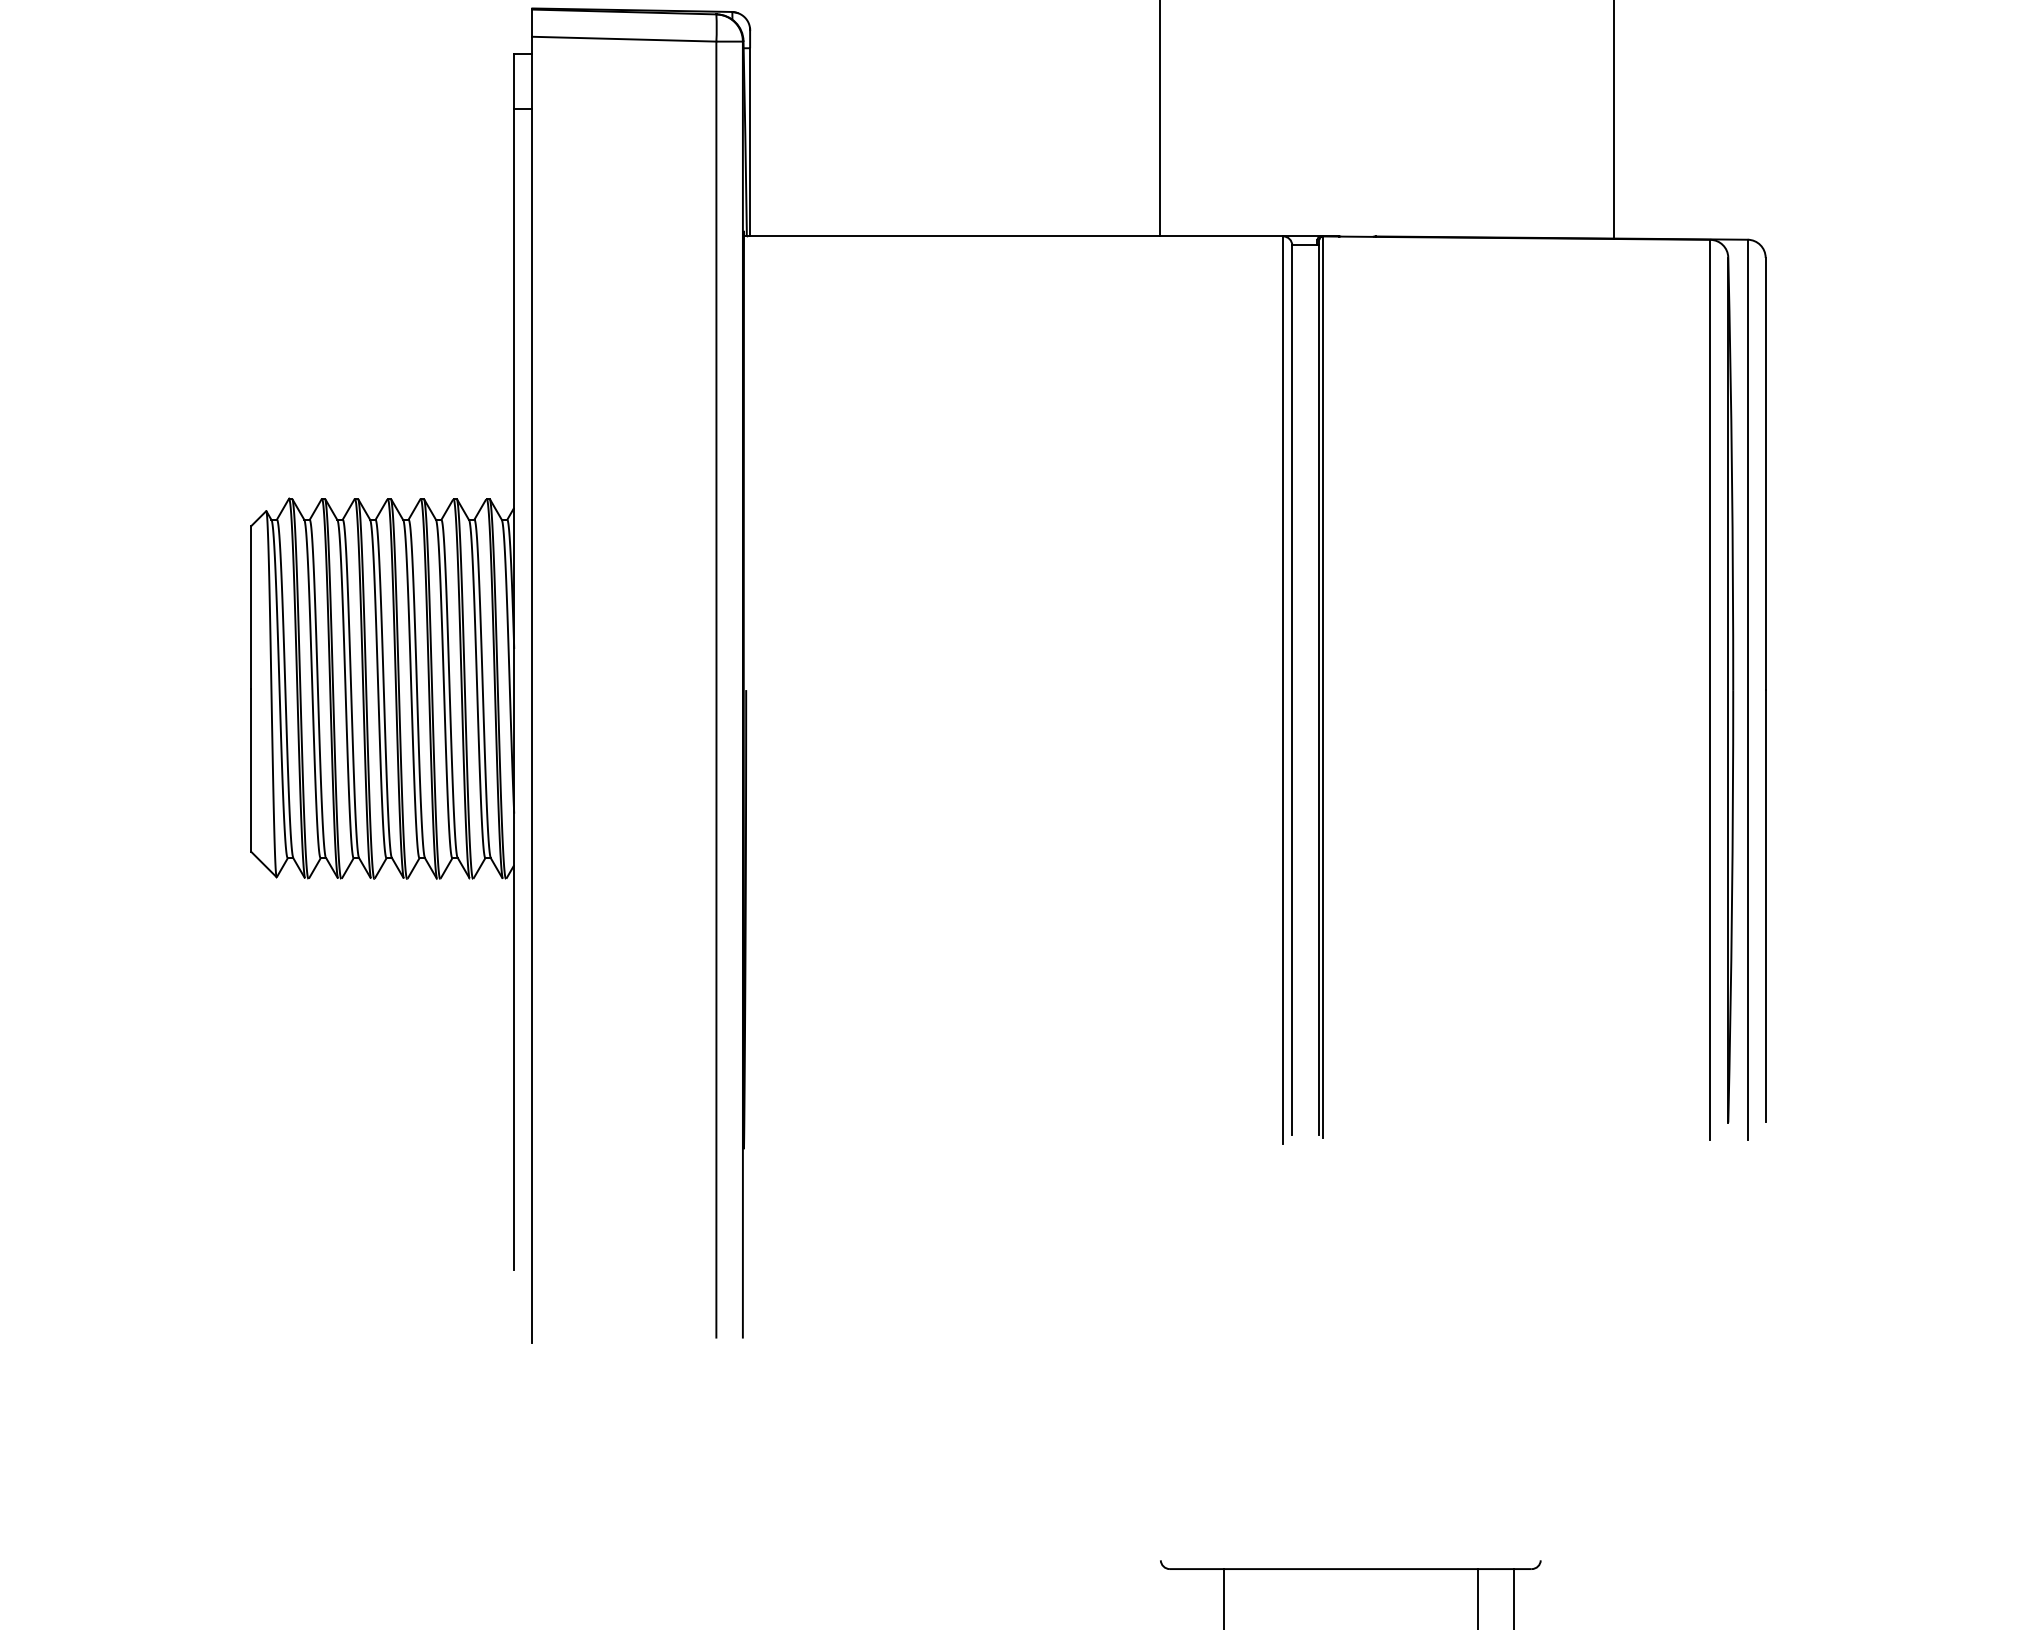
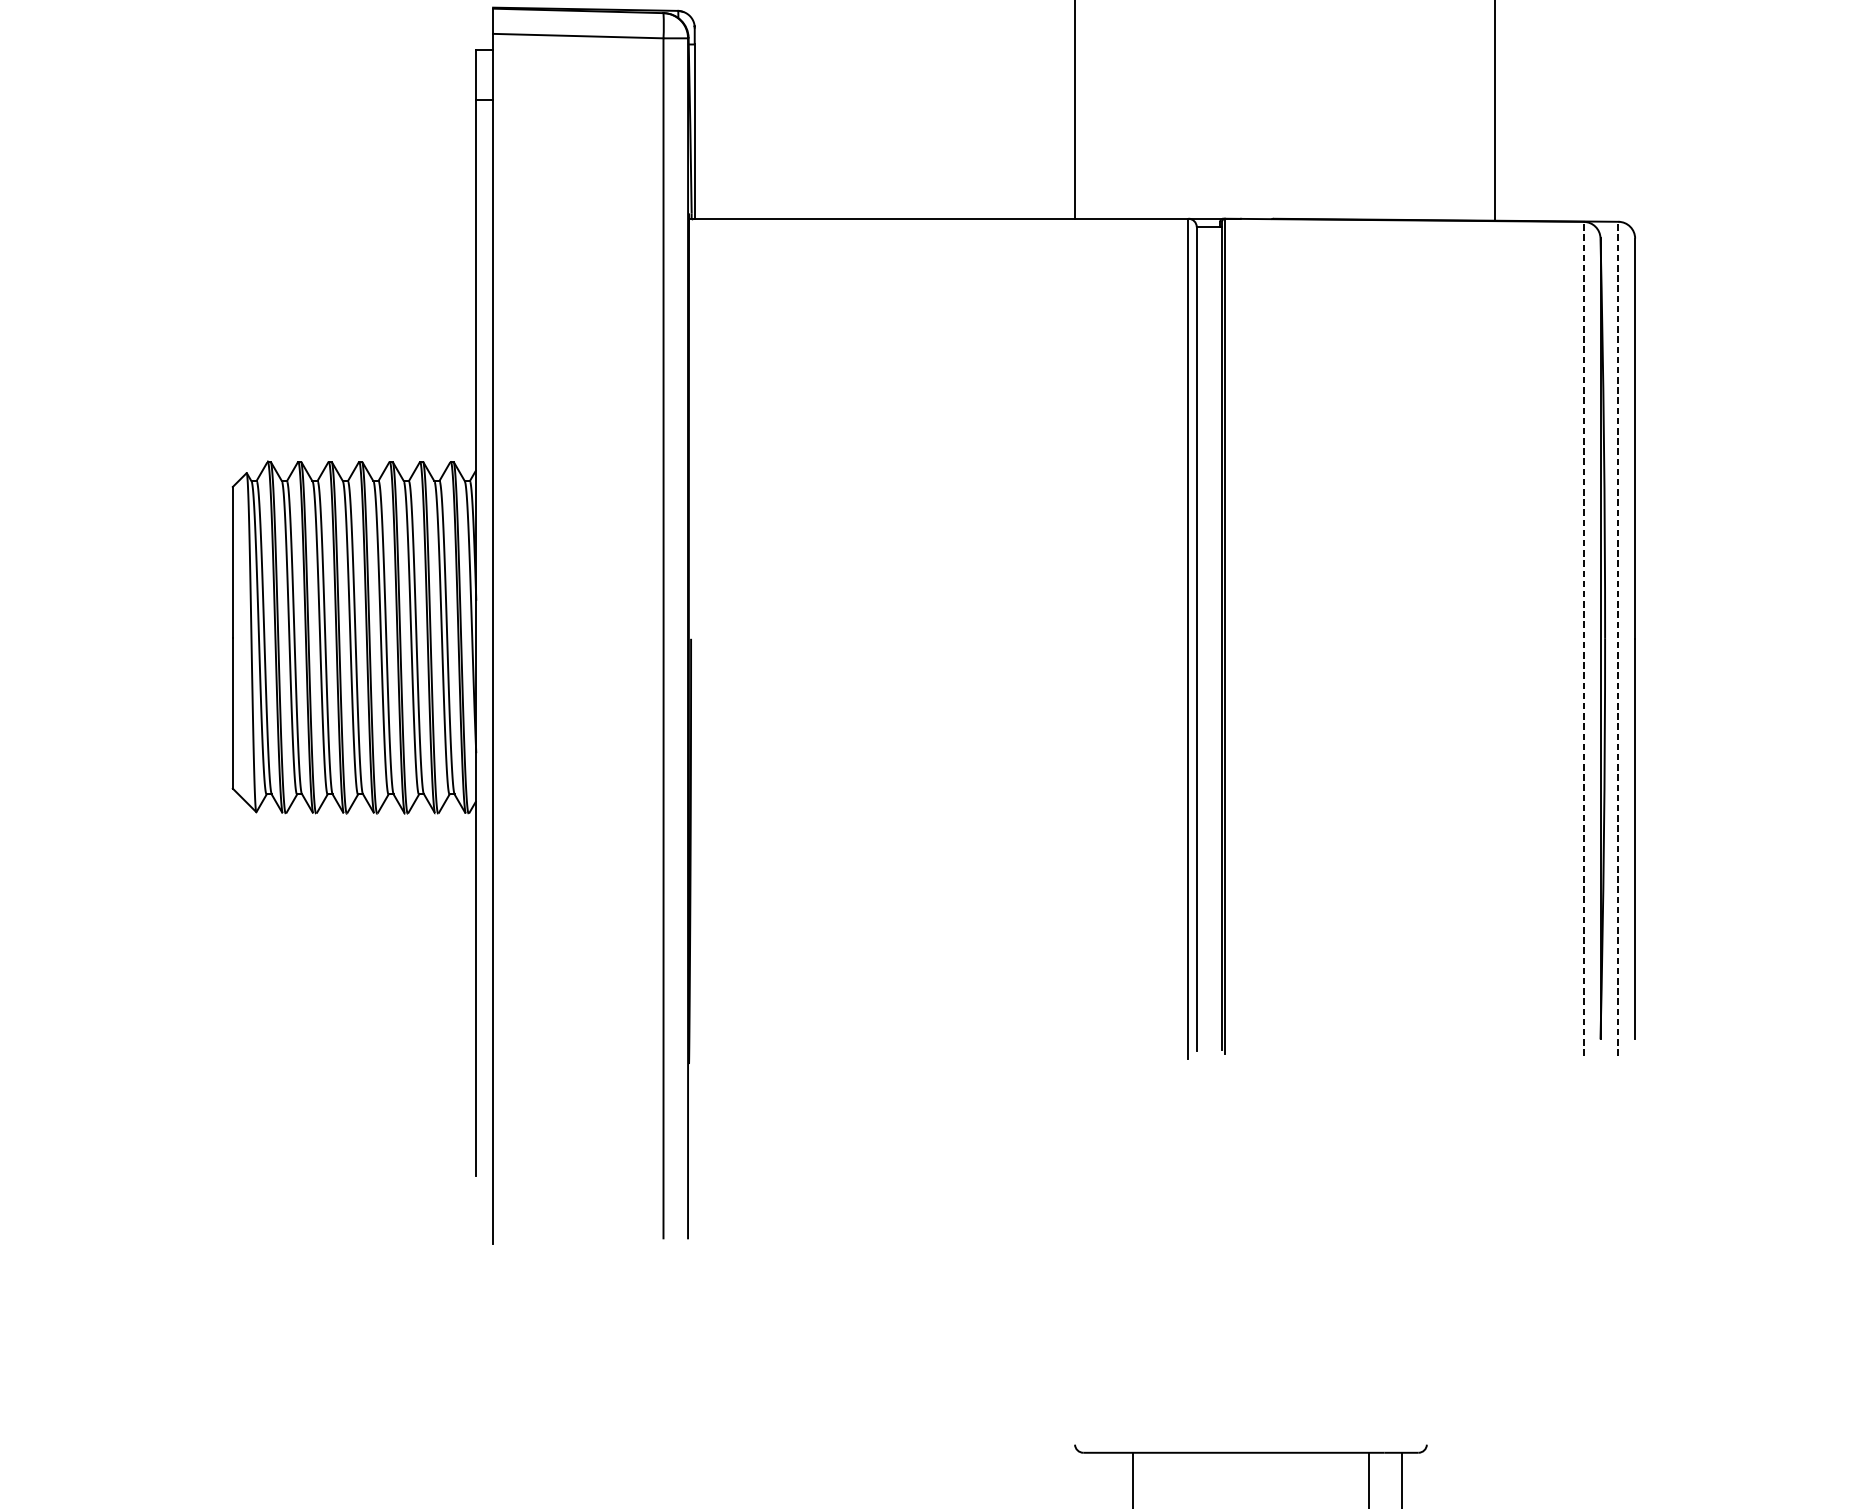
line: (1710, 689) -> (1584, 638), solid -> dashed
line: (1747, 689) -> (1618, 638), solid -> dashed

